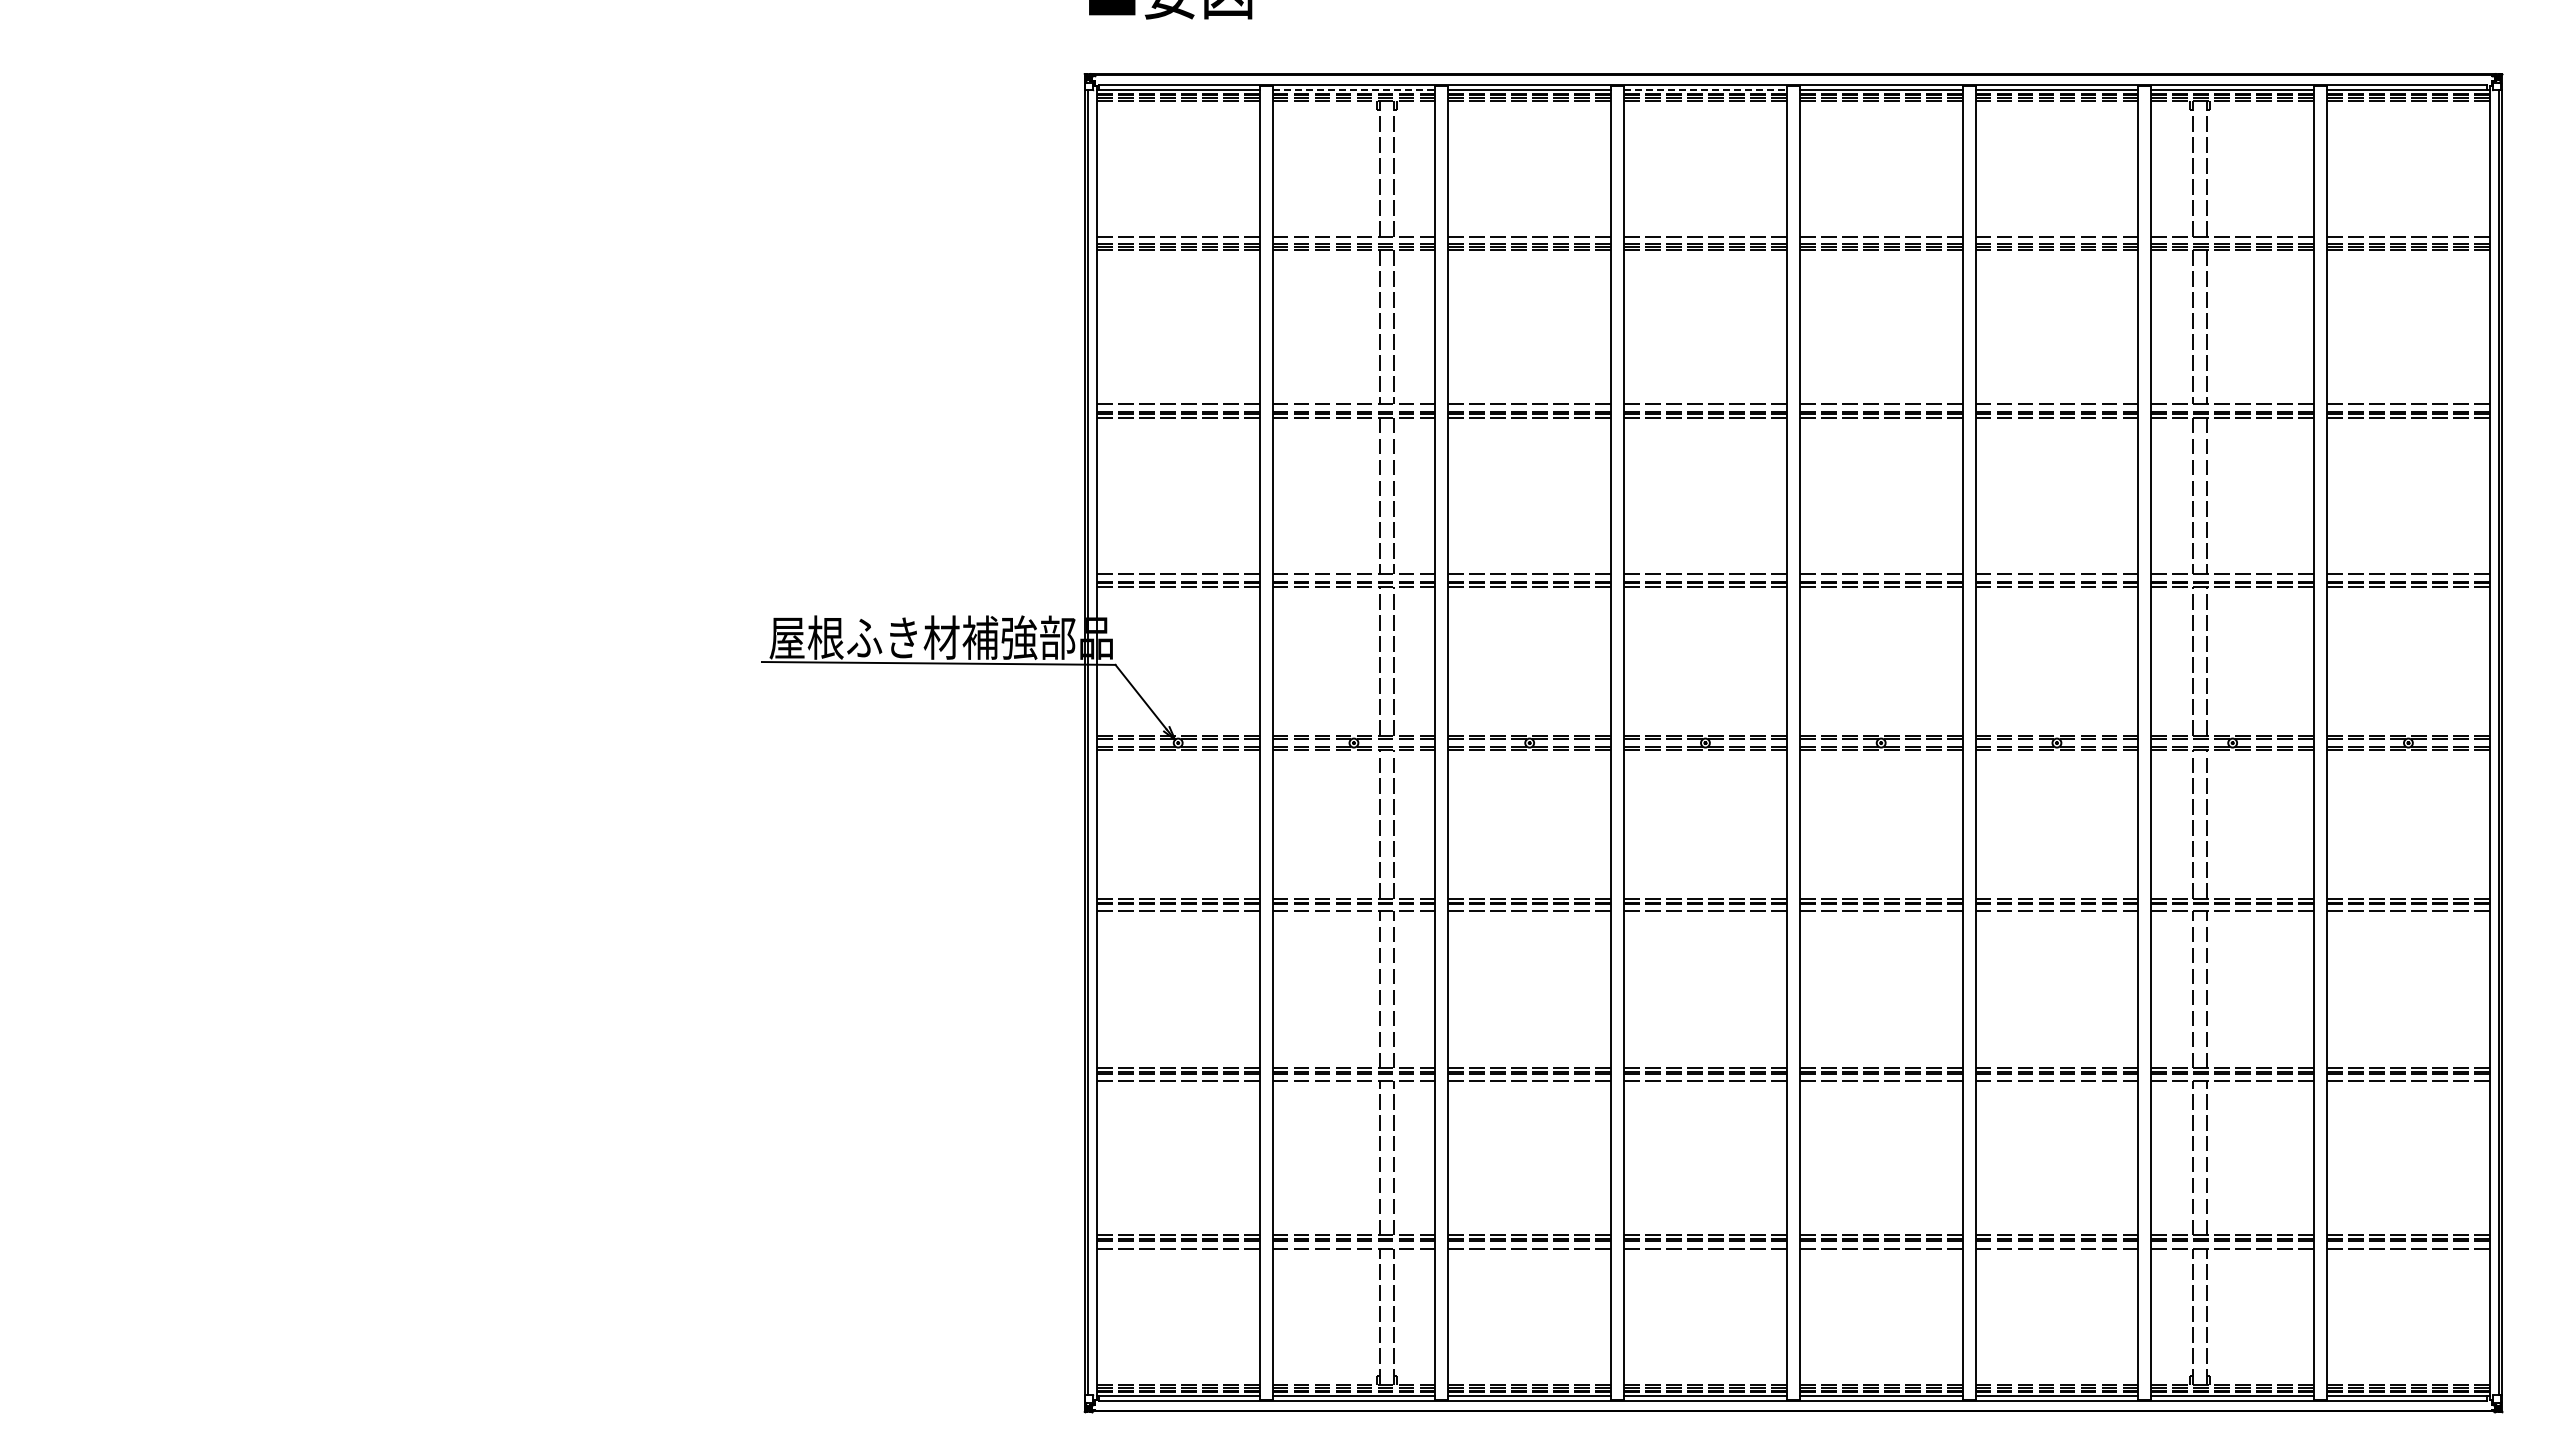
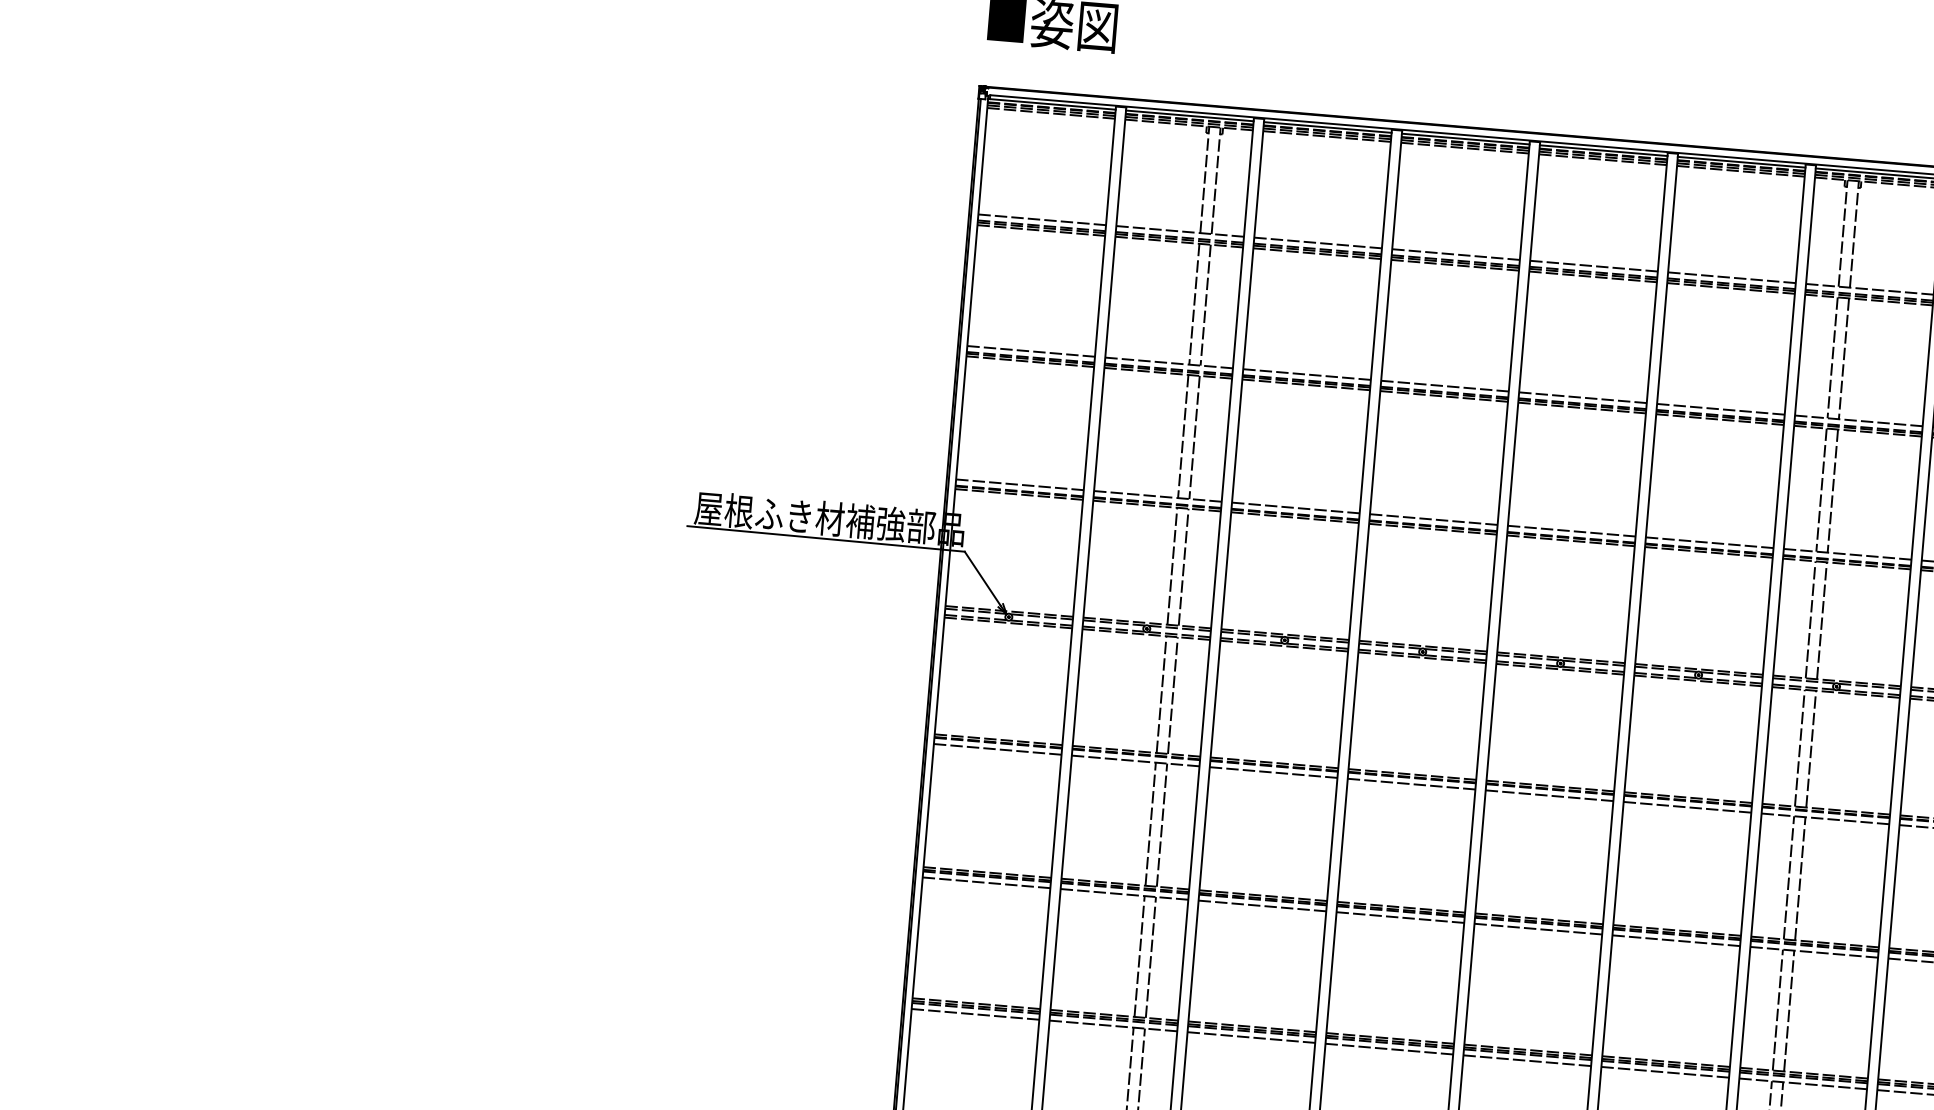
line: (1354, 89) -> (1190, 115), dashed -> solid
line: (1705, 89) -> (1465, 138), dashed -> solid

